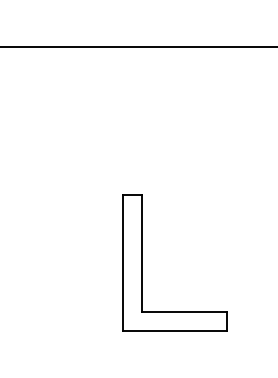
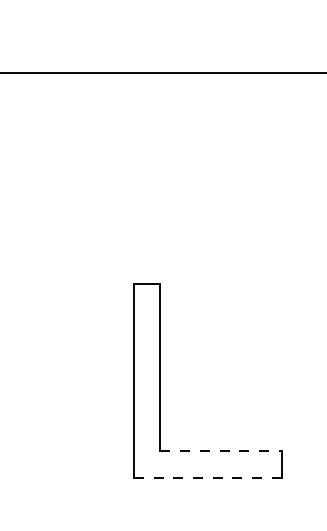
line: (184, 312) -> (221, 451), solid -> dashed
line: (175, 330) -> (208, 477), solid -> dashed

